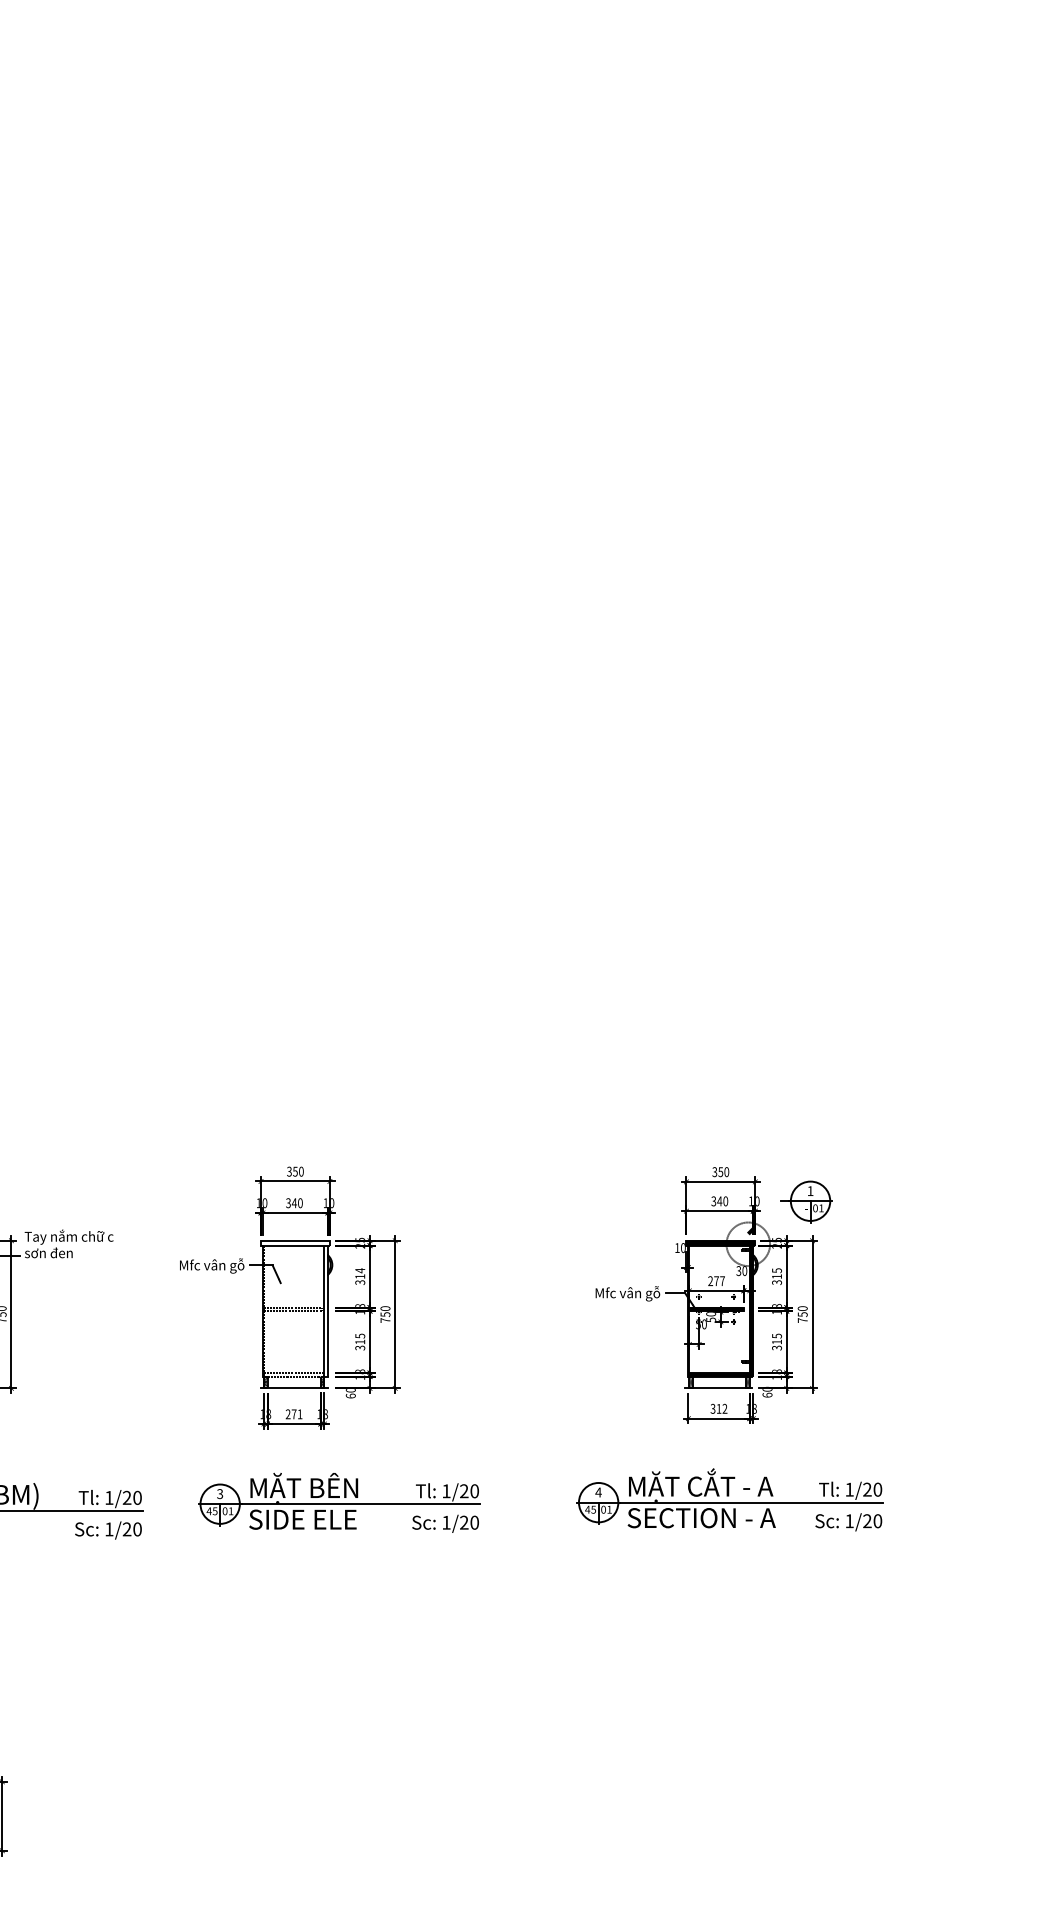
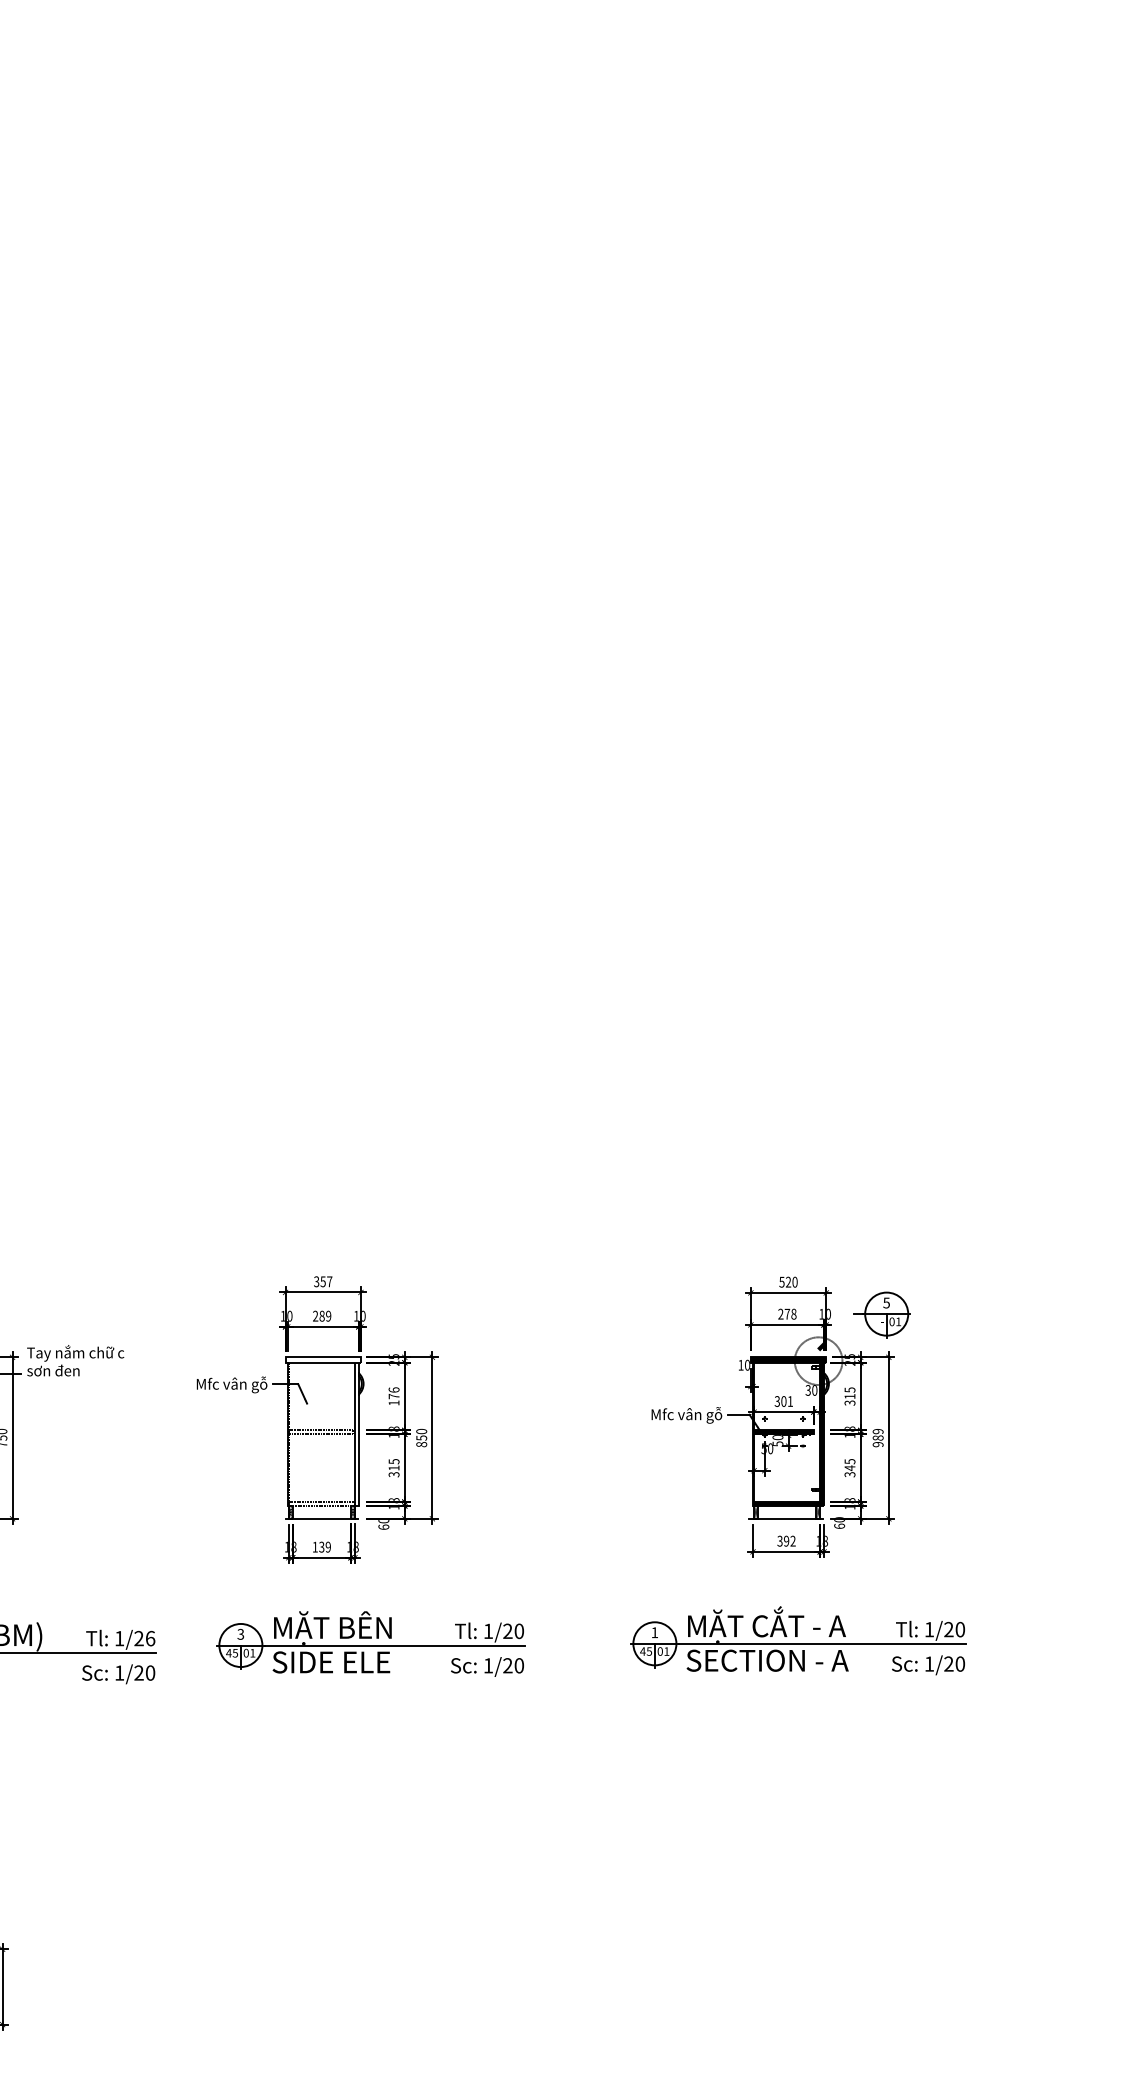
text: (301, 1171) -> (329, 1281), 350 -> 357
text: (717, 1172) -> (784, 1282), 350 -> 520
text: (810, 1191) -> (886, 1303), 1 -> 5
text: (719, 1201) -> (787, 1314), 340 -> 278
text: (294, 1203) -> (322, 1316), 340 -> 289
text: (360, 1276) -> (394, 1396), 314 -> 176
text: (716, 1281) -> (783, 1401), 277 -> 301
text: (802, 1314) -> (877, 1437), 750 -> 989
text: (385, 1320) -> (421, 1444), 750 -> 850
text: (776, 1341) -> (849, 1467), 315 -> 345
text: (718, 1408) -> (785, 1540), 312 -> 392
text: (293, 1414) -> (321, 1547), 271 -> 139
text: (598, 1492) -> (654, 1632), 4 -> 1
text: (137, 1497) -> (150, 1638), 1/20 -> 1/26

